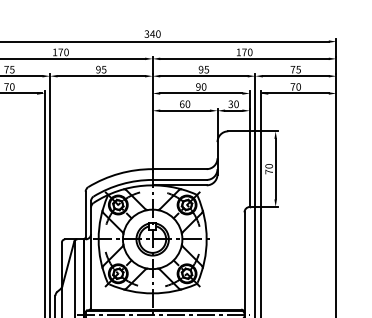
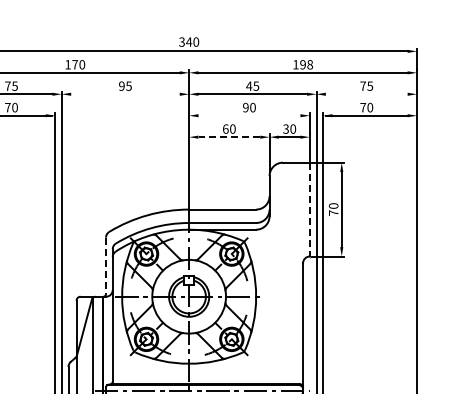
text: (247, 52) -> (306, 64), 170 -> 198
text: (201, 69) -> (249, 85), 95 -> 45
line: (101, 76) -> (125, 94), removed
line: (295, 76) -> (366, 94), removed
line: (201, 93) -> (249, 115), removed
line: (185, 111) -> (229, 137), solid -> dashed
line: (249, 169) -> (309, 209), solid -> dashed
line: (86, 215) -> (106, 266), solid -> dashed

